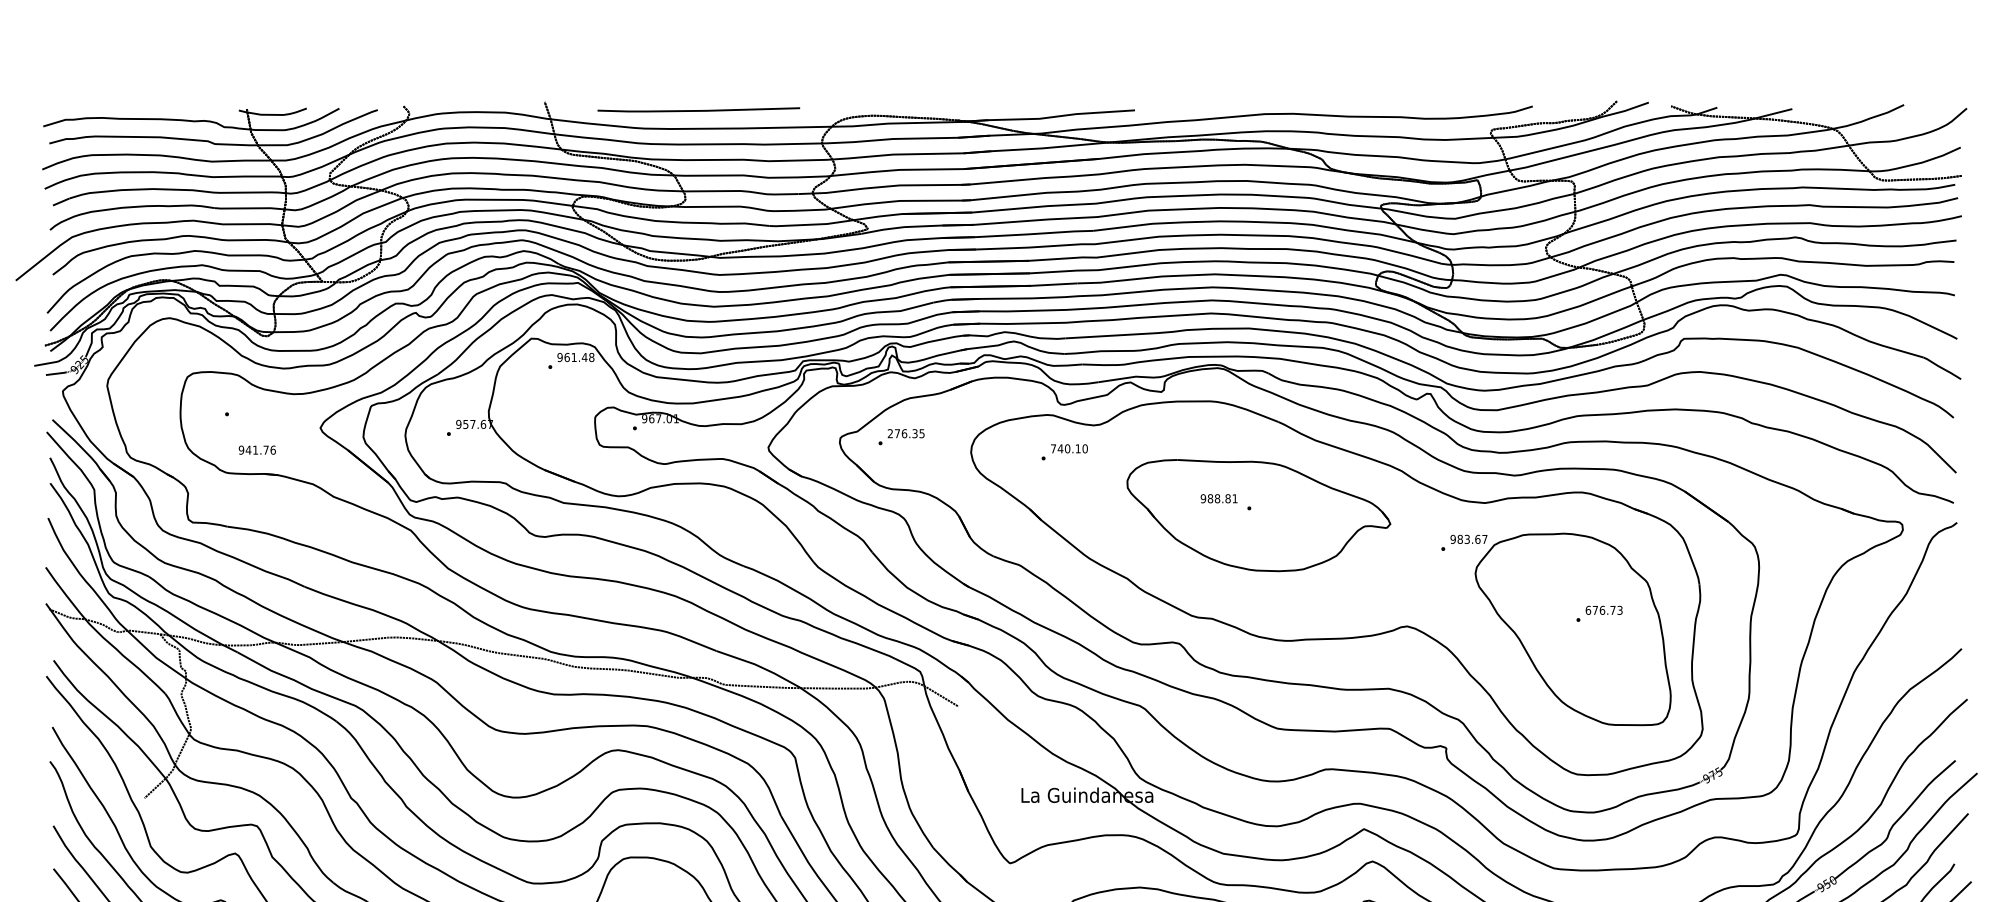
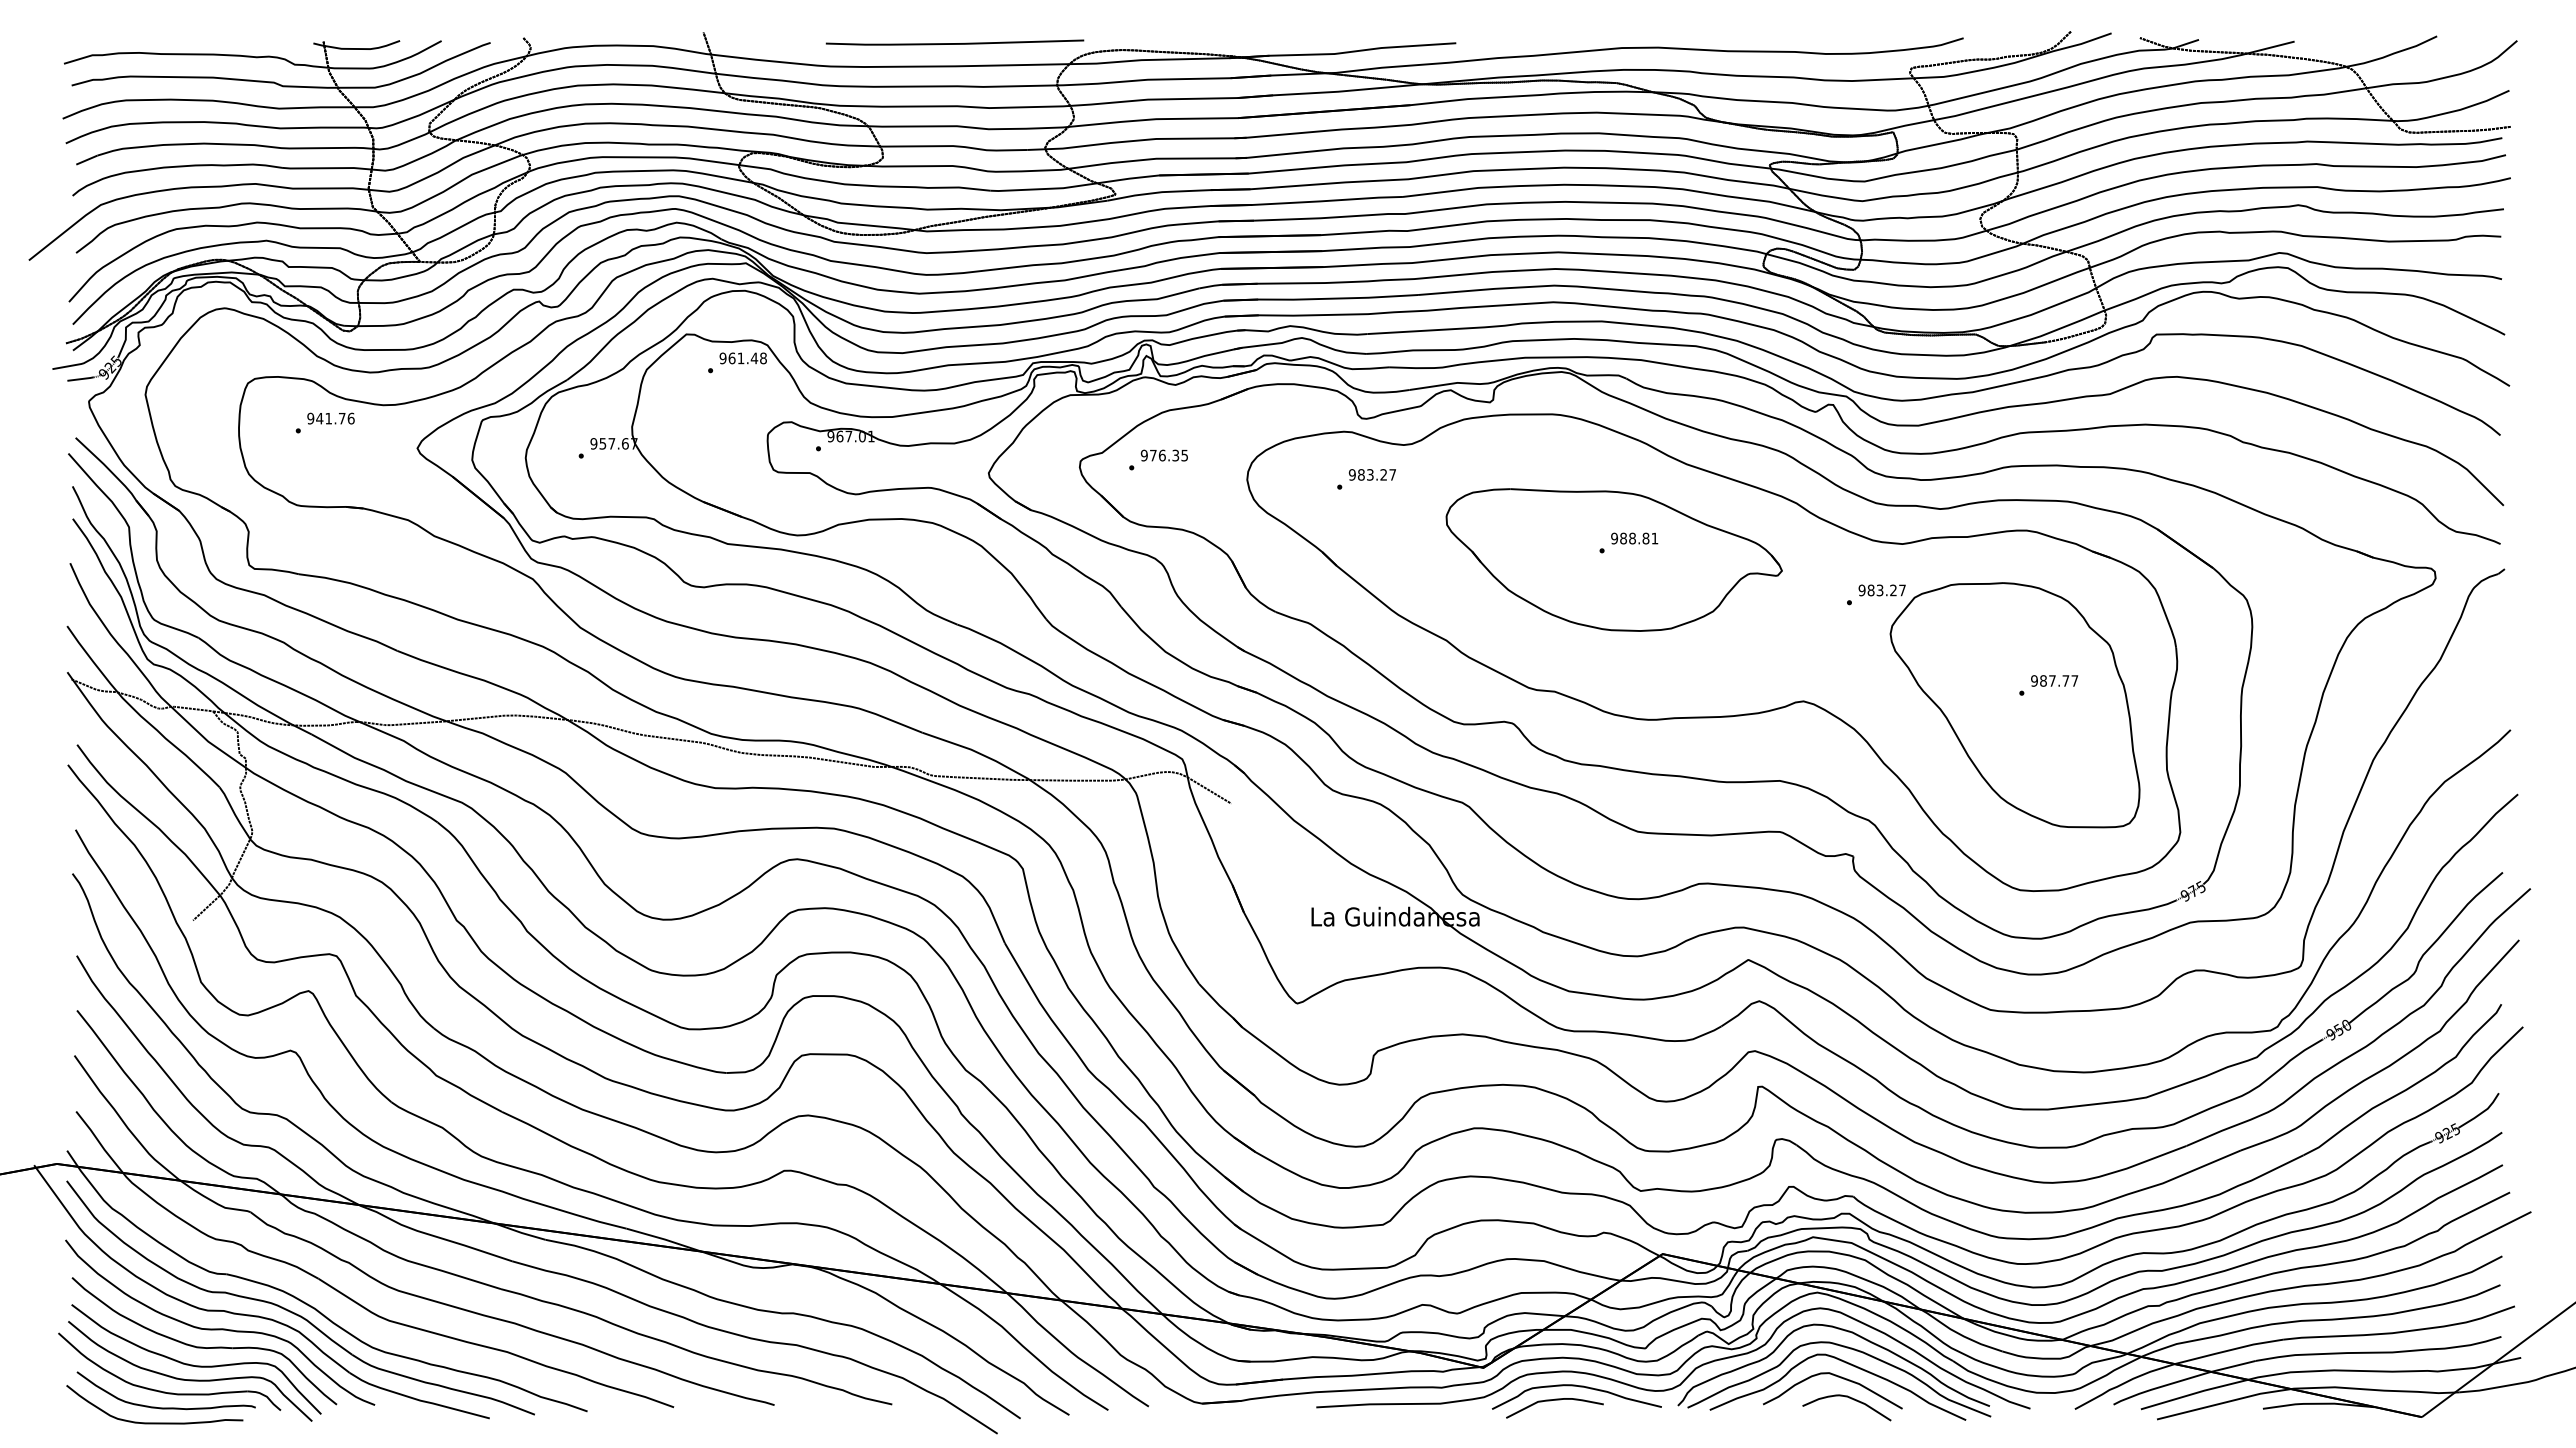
line: (698, 110) -> (954, 43), moved
text: (889, 433) -> (1143, 455), 276.35 -> 976.35
text: (1069, 448) -> (1372, 474), 740.10 -> 983.27
text: (256, 450) -> (330, 418), moved
text: (1219, 498) -> (1634, 538), moved
text: (1477, 539) -> (1893, 590), 983.67 -> 983.27
text: (1604, 610) -> (2054, 680), 676.73 -> 987.77

